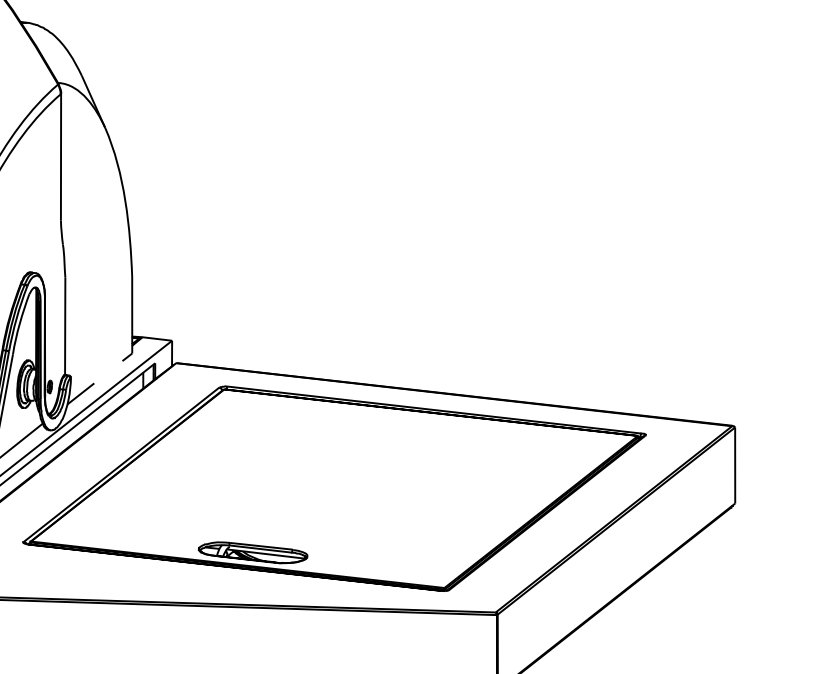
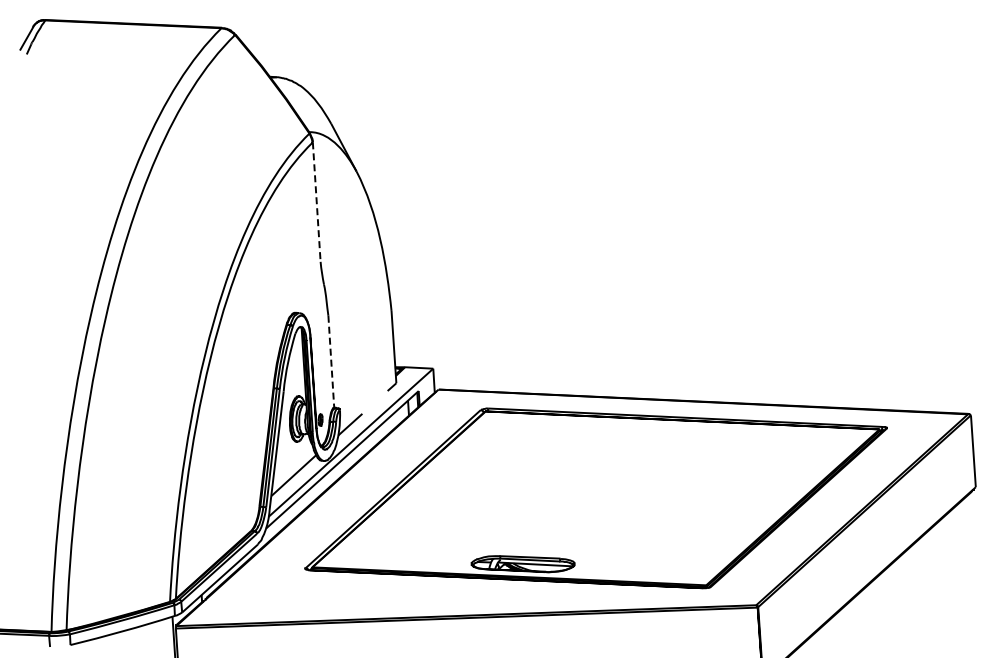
line: (60, 157) -> (316, 202), solid -> dashed
line: (65, 326) -> (331, 361), solid -> dashed

